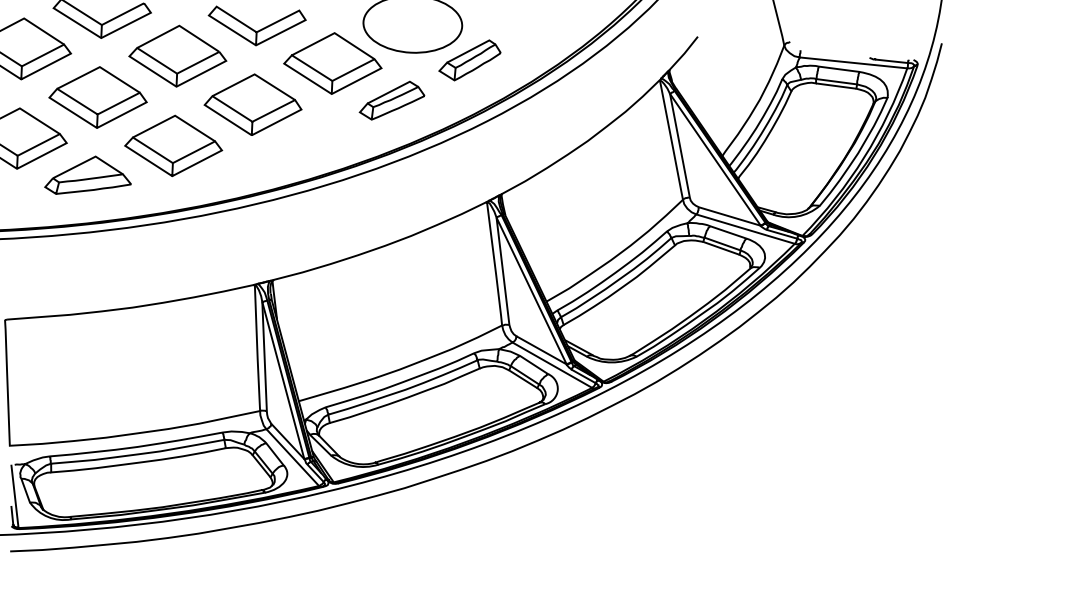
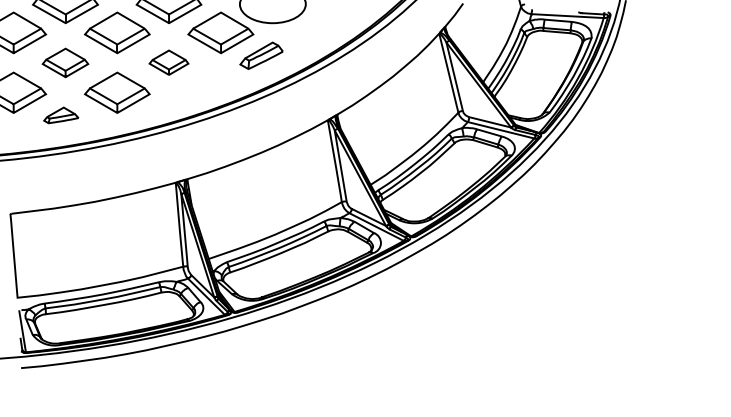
part: (469, 60) -> (311, 26), removed
part: (98, 96) -> (65, 62), size x0.7
part: (252, 104) -> (168, 62), size x0.6
part: (86, 175) -> (60, 115), size x0.6

